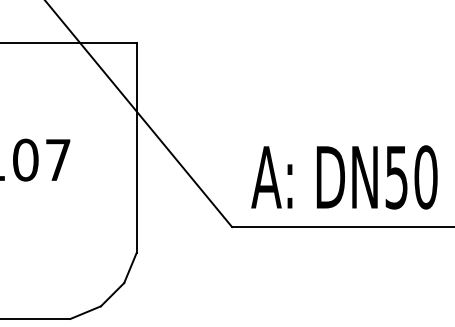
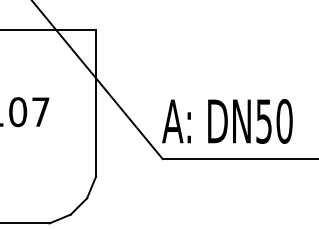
text: (344, 177) -> (227, 121), moved

